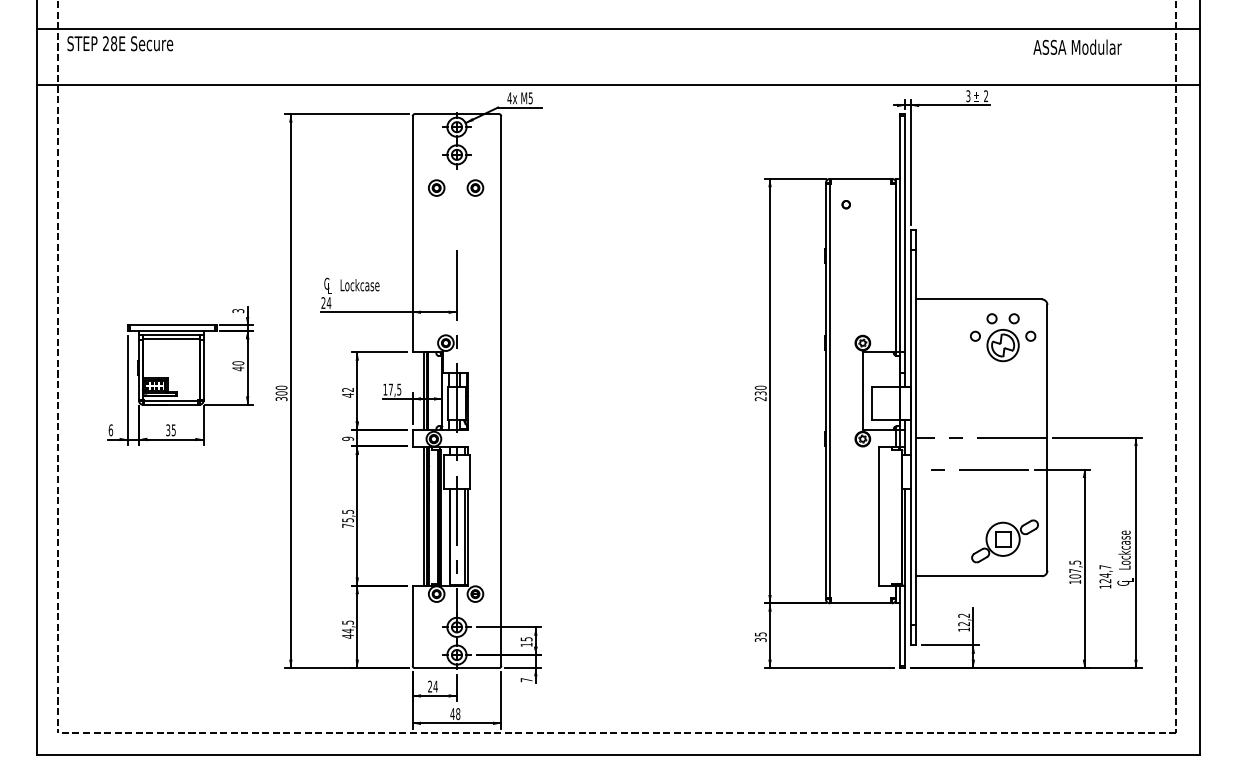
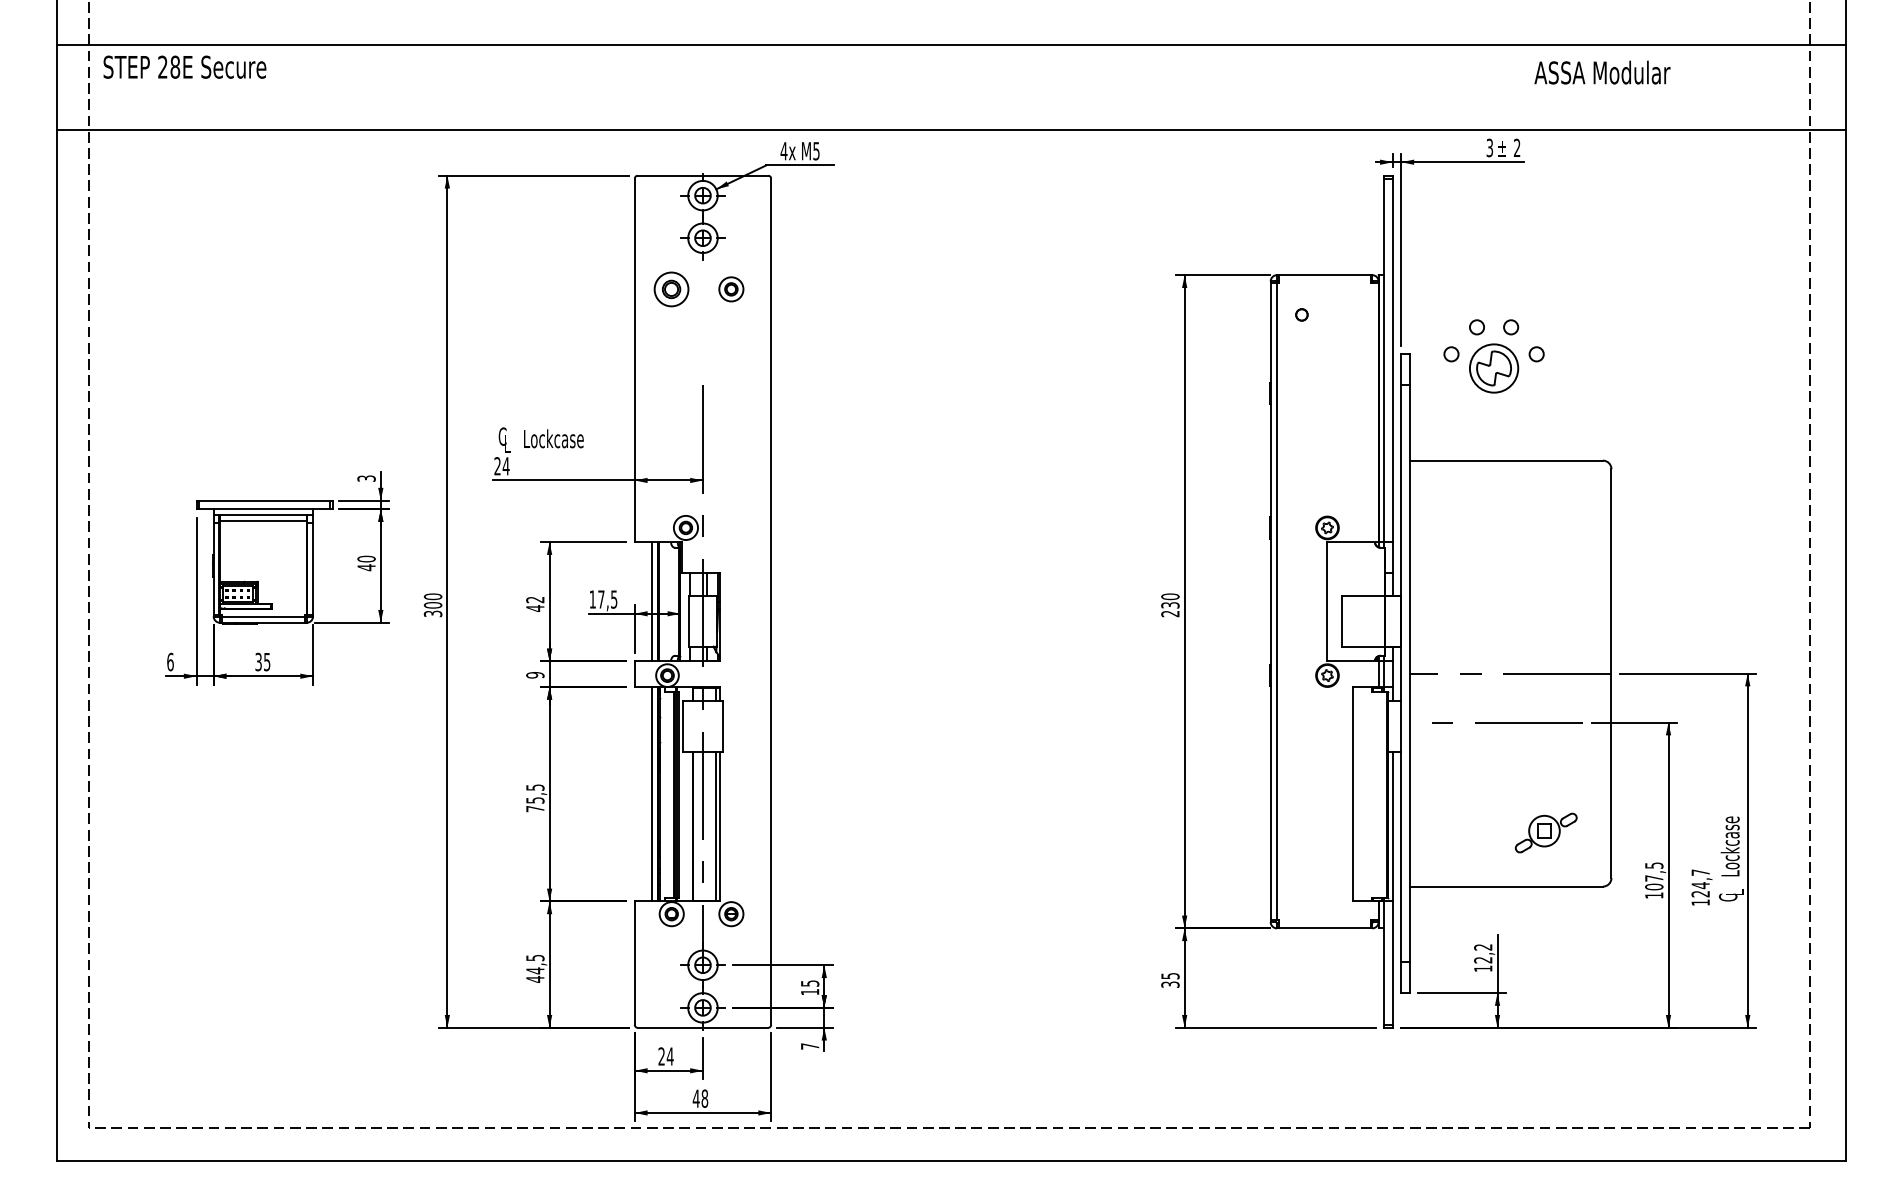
text: (1077, 46) -> (1602, 71), moved
part: (436, 187) -> (671, 288), size x1.4
part: (1003, 337) -> (1494, 356), moved
part: (1004, 541) -> (1545, 833), size x0.6

